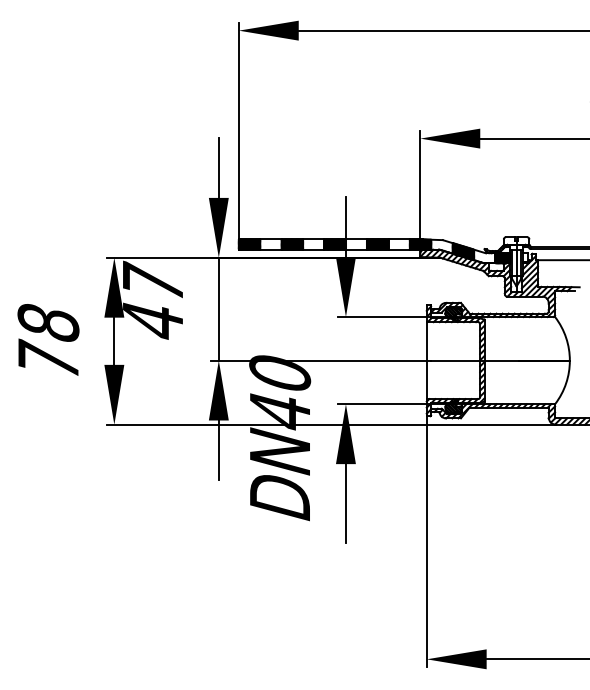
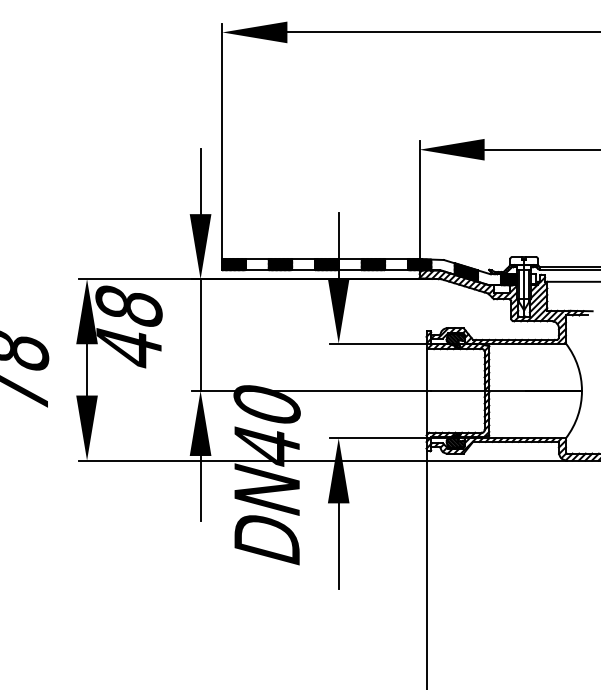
text: (152, 280) -> (128, 303), 47 -> 48

